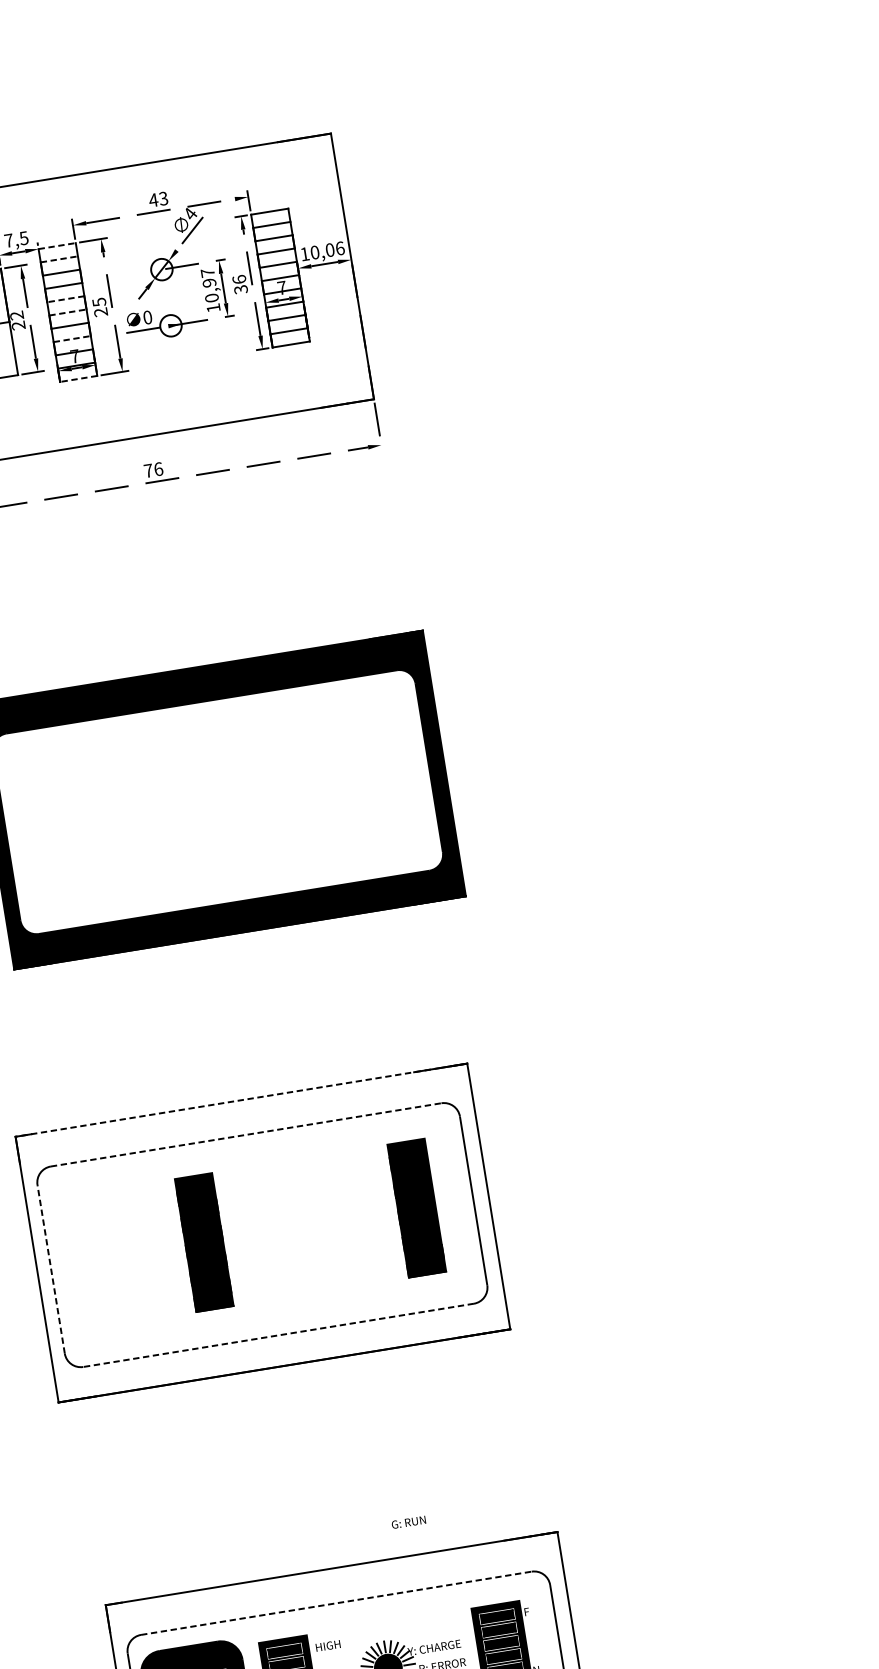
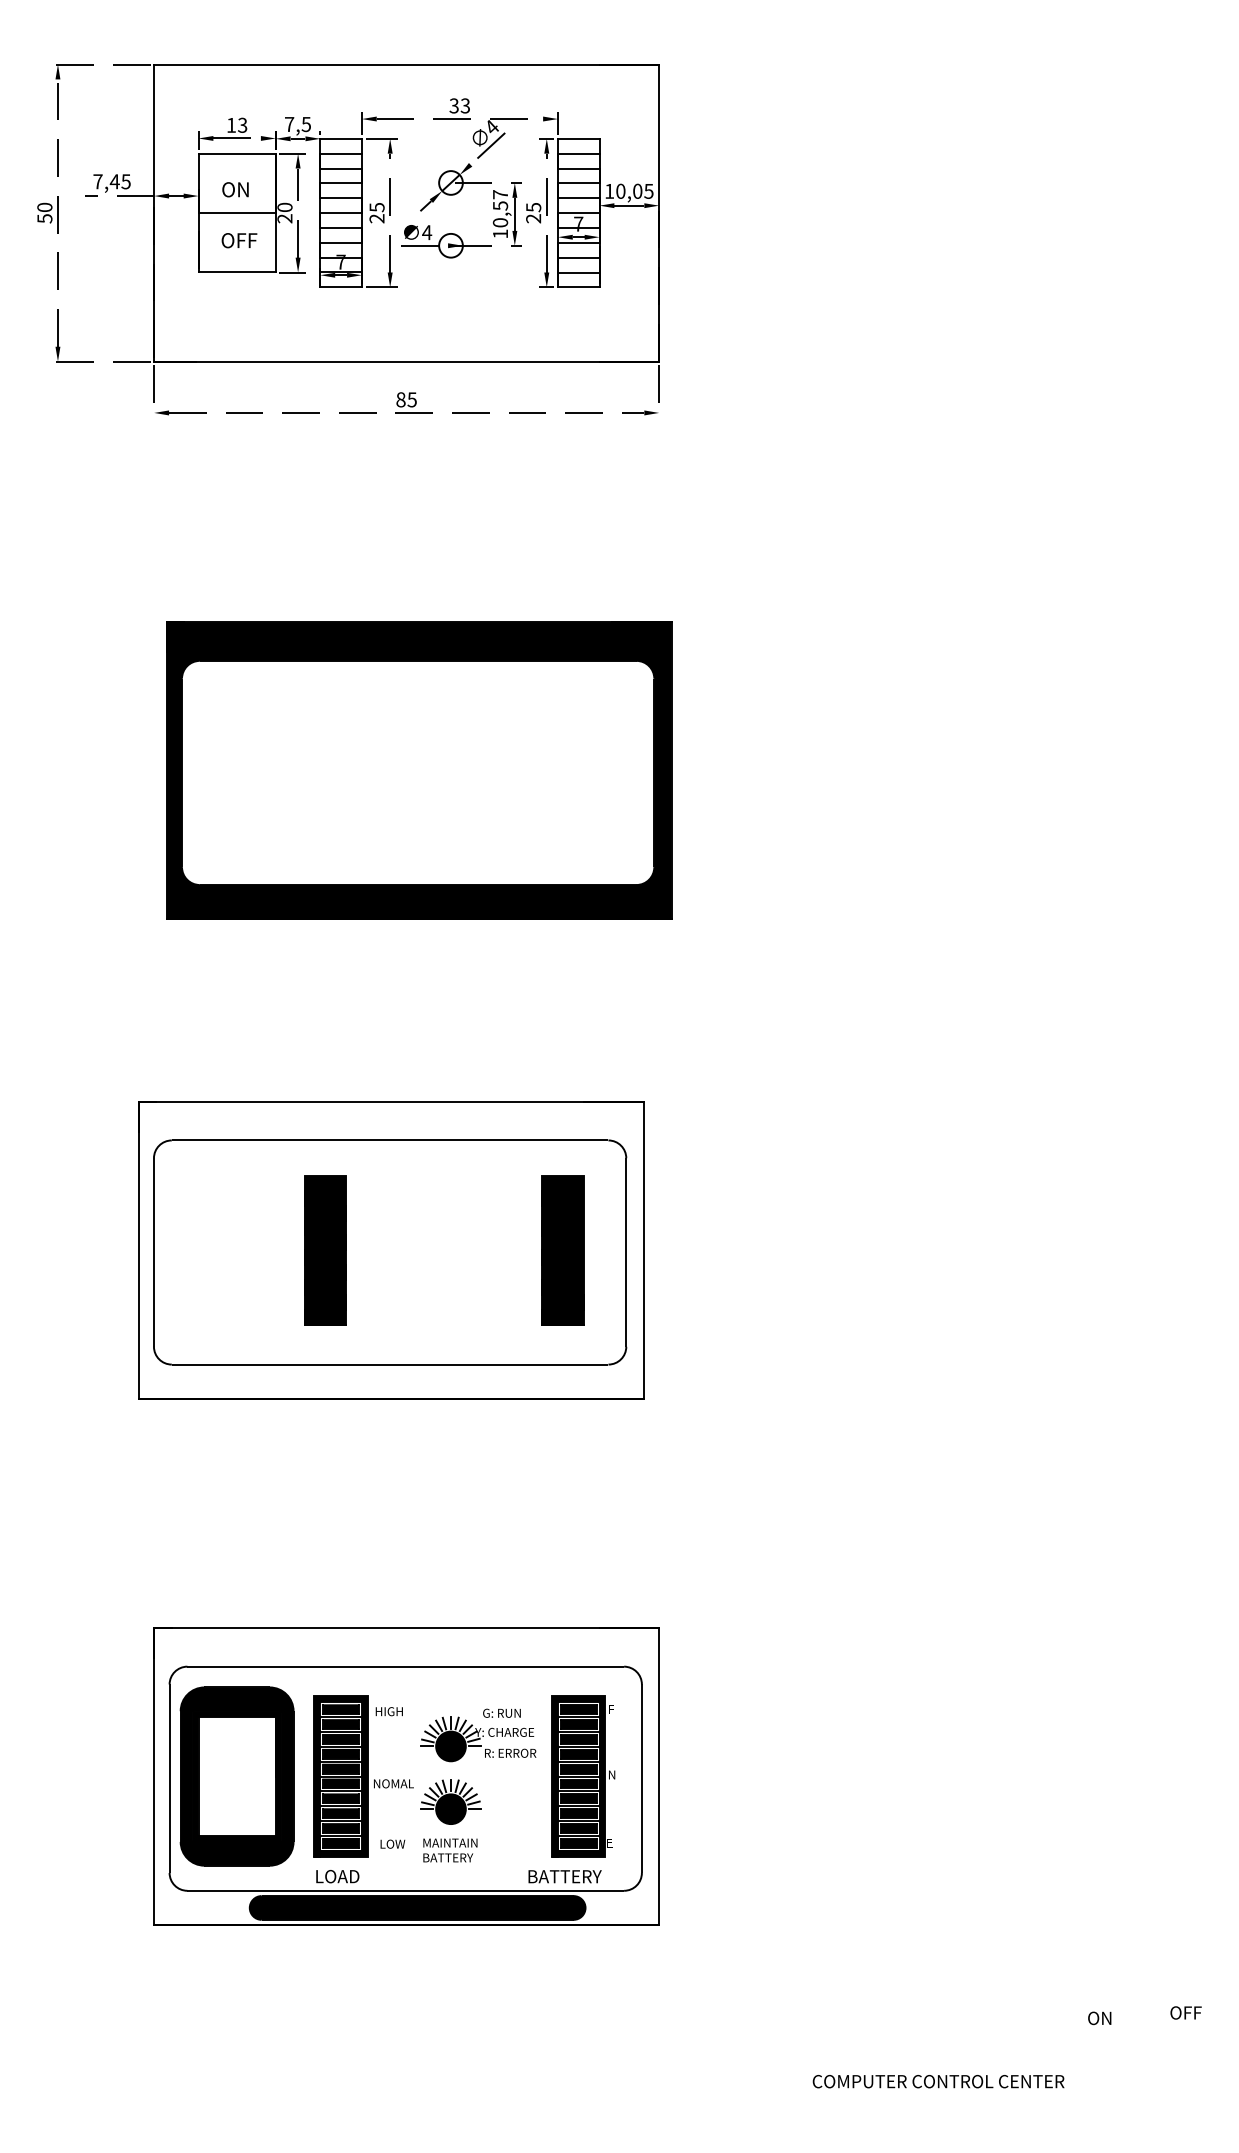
text: (153, 199) -> (454, 105), 43 -> 33
line: (57, 245) -> (341, 138), dashed -> solid
text: (339, 247) -> (648, 190), 10,06 -> 10,05
line: (59, 259) -> (341, 153), dashed -> solid
text: (209, 282) -> (500, 205), 10,97 -> 10,57
text: (239, 284) -> (533, 212), 36 -> 25
line: (66, 299) -> (341, 198), dashed -> solid
line: (68, 312) -> (341, 213), dashed -> solid
text: (16, 315) -> (284, 207), 22 -> 20
text: (148, 317) -> (427, 232), 0 -> 4
line: (72, 338) -> (341, 242), dashed -> solid
line: (79, 379) -> (341, 287), dashed -> solid
text: (153, 469) -> (406, 399), 76 -> 85
line: (228, 1102) -> (376, 1101), dashed -> solid
line: (246, 1134) -> (390, 1140), dashed -> solid
line: (50, 1269) -> (153, 1252), dashed -> solid
line: (278, 1335) -> (389, 1364), dashed -> solid
text: (408, 1521) -> (501, 1712), moved
line: (337, 1603) -> (406, 1666), dashed -> solid

